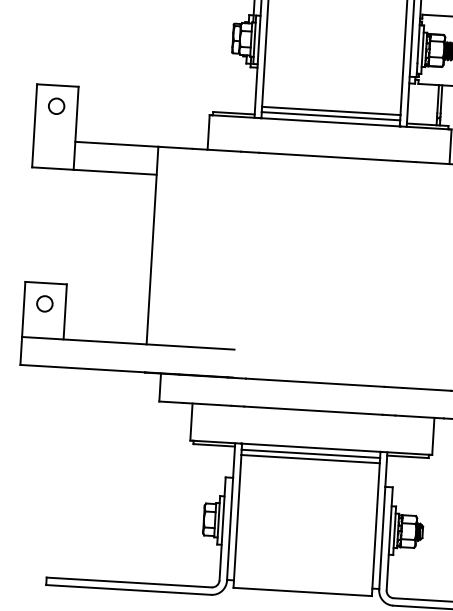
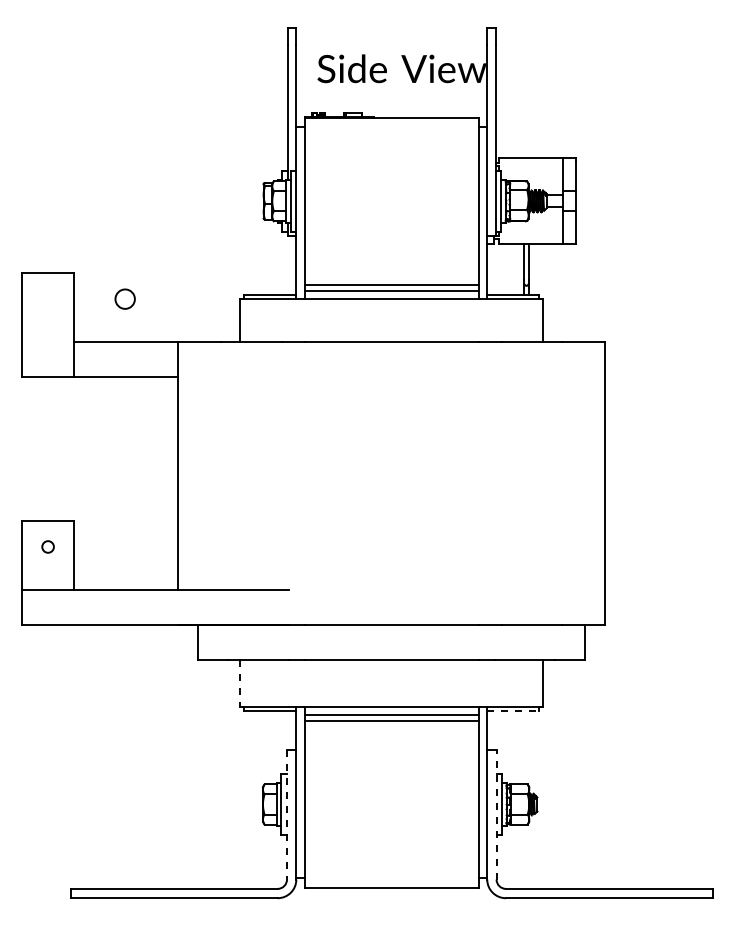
circle: (56, 105) -> (124, 298), moved
circle: (44, 303) -> (47, 546), size x0.6
line: (191, 422) -> (240, 684), solid -> dashed
line: (408, 457) -> (513, 711), solid -> dashed
line: (223, 528) -> (287, 814), solid -> dashed
line: (389, 538) -> (496, 814), solid -> dashed

